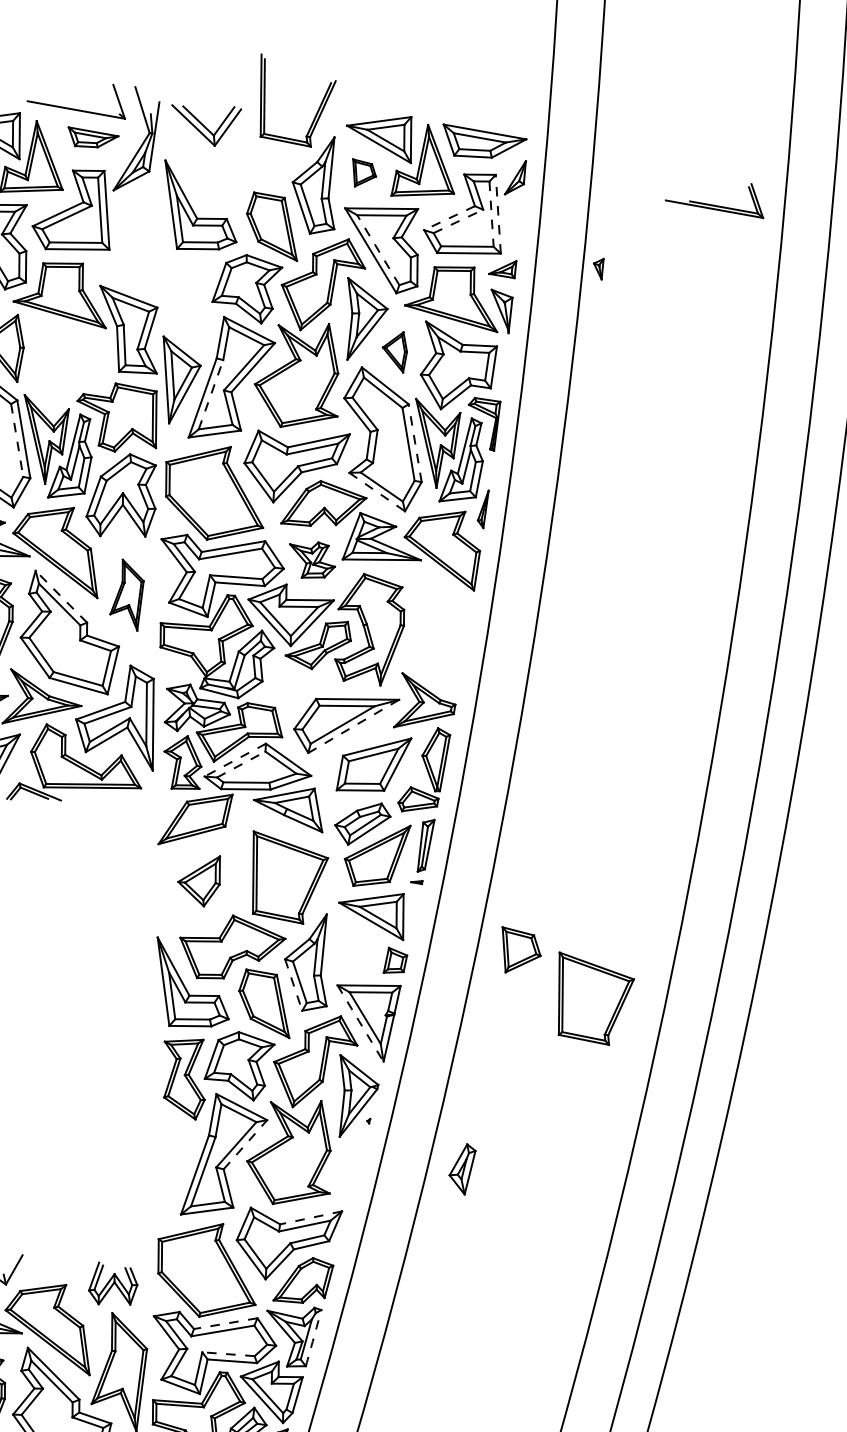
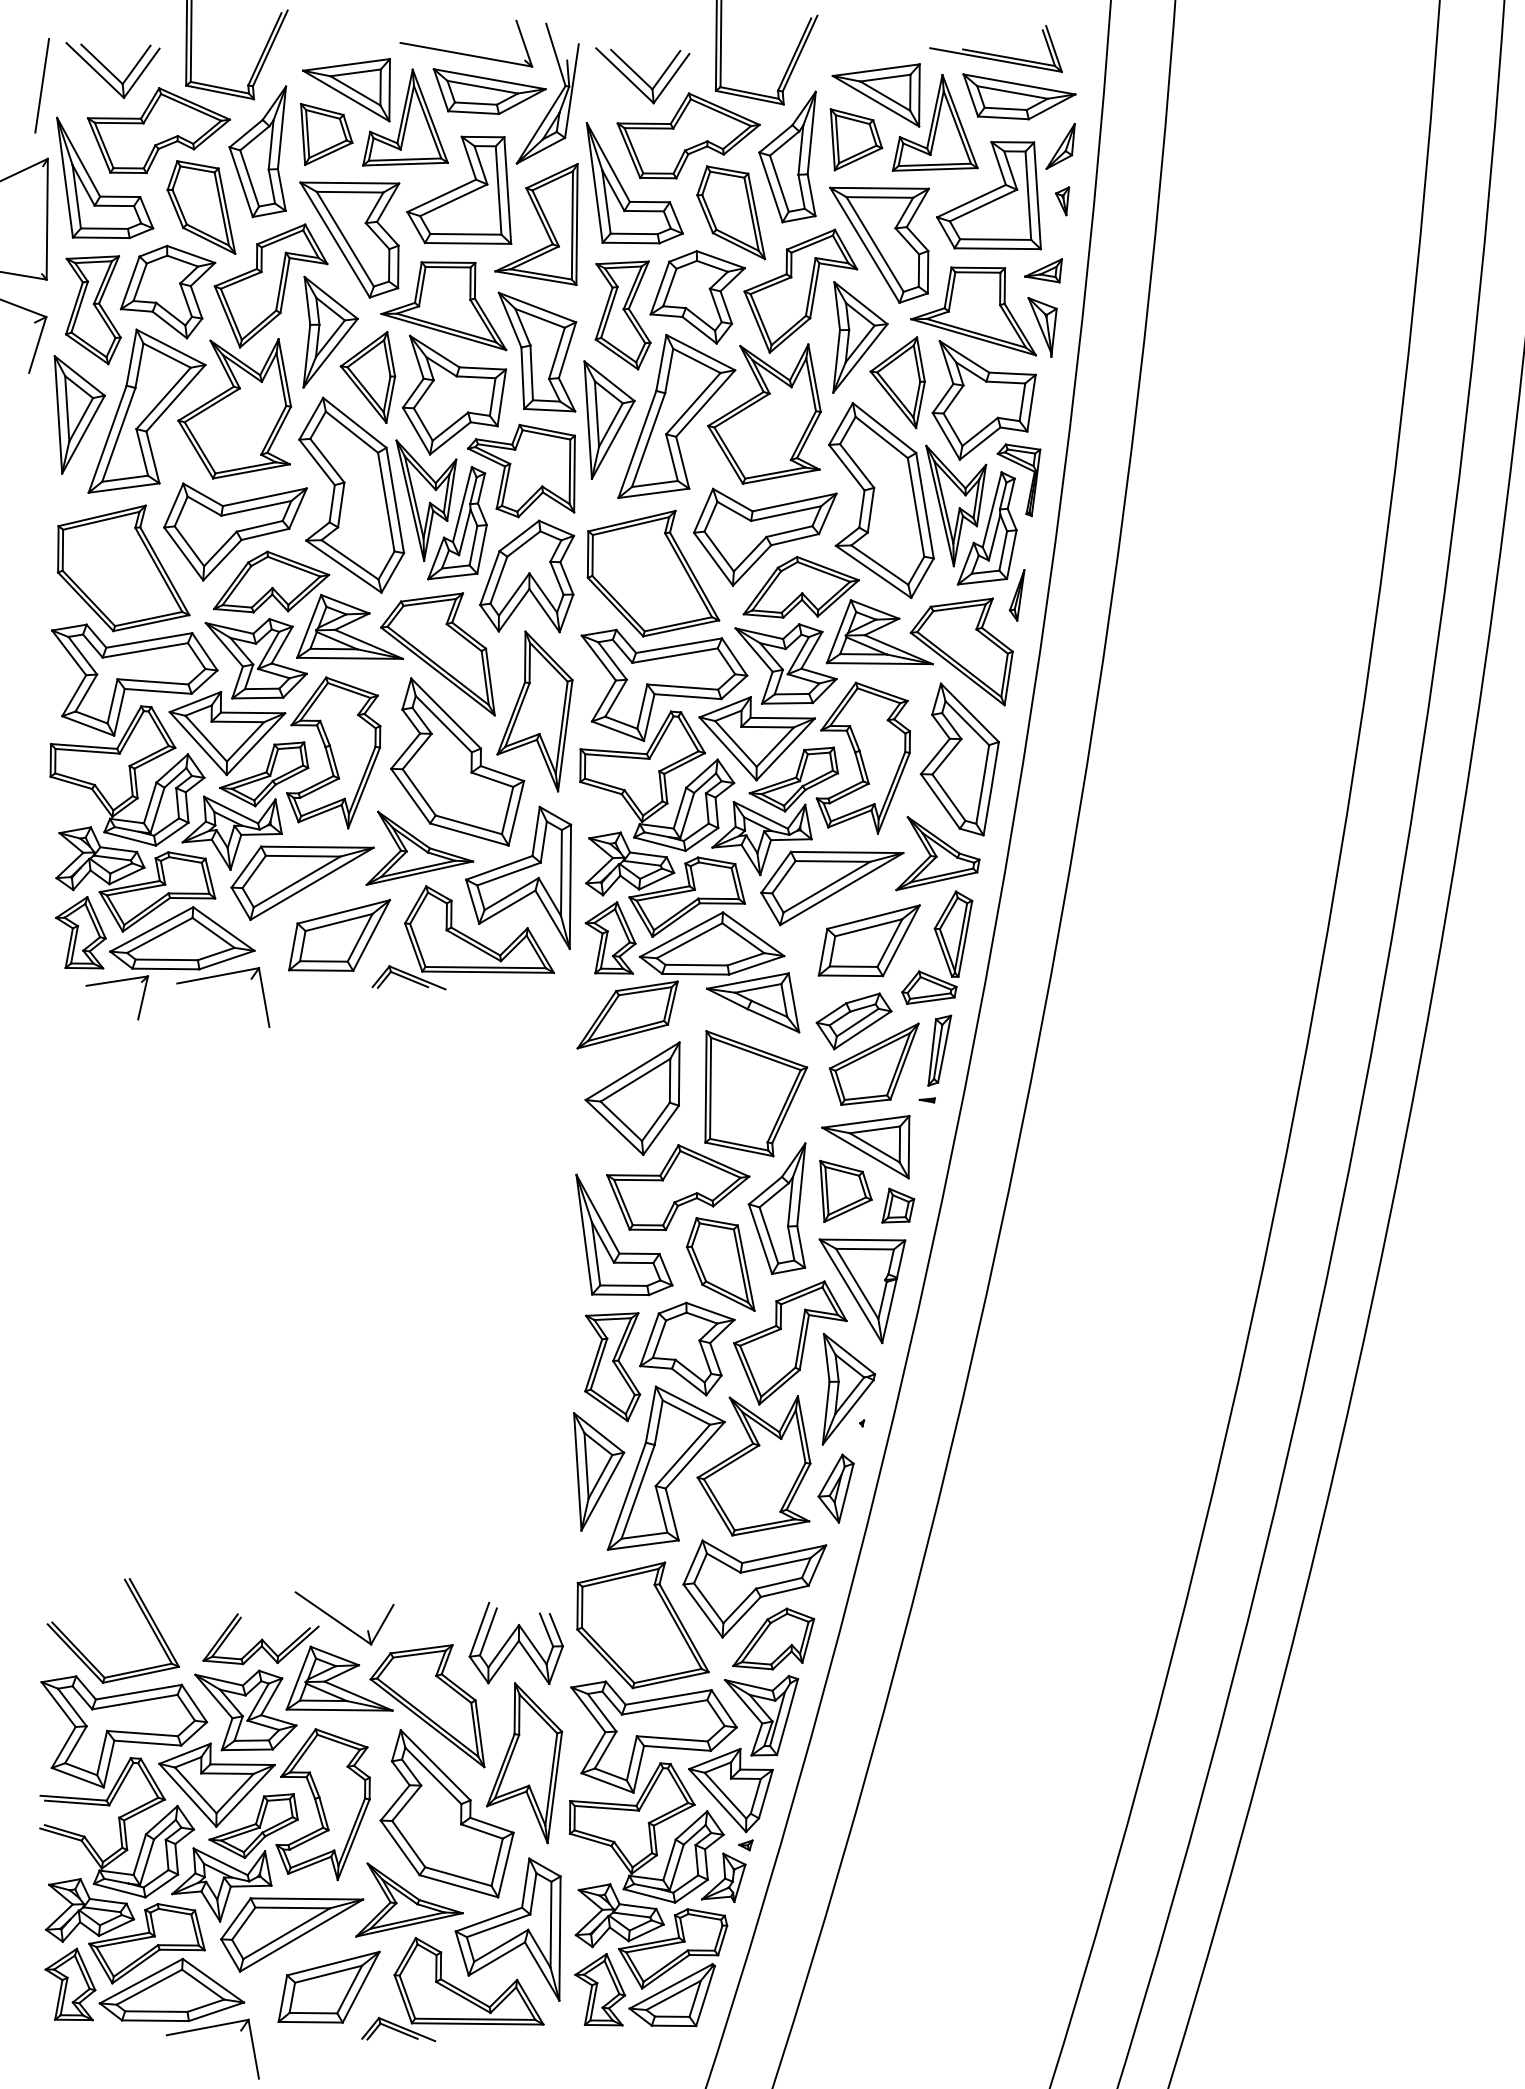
part: (93, 137) -> (489, 91), size x1.67
part: (240, 169) -> (688, 135), added
part: (364, 172) -> (856, 139), size x1.67
part: (714, 200) -> (995, 48), moved
line: (491, 214) -> (1028, 196), dashed -> solid
line: (498, 214) -> (1037, 195), dashed -> solid
line: (449, 218) -> (971, 201), dashed -> solid
line: (458, 221) -> (983, 205), dashed -> solid
part: (128, 235) -> (536, 224), added
line: (377, 250) -> (874, 244), dashed -> solid
part: (598, 269) -> (1062, 201), moved
part: (191, 302) -> (622, 315), added
part: (394, 352) -> (897, 382), size x1.67
part: (67, 361) -> (454, 394), added
line: (210, 395) -> (648, 440), dashed -> solid
line: (17, 440) -> (386, 502), dashed -> solid
line: (414, 443) -> (924, 505), dashed -> solid
line: (377, 491) -> (873, 571), dashed -> solid
part: (312, 559) -> (785, 663), size x1.67
part: (126, 595) -> (534, 711), size x1.67
line: (60, 596) -> (445, 713), dashed -> solid
part: (440, 630) -> (959, 759), added
part: (294, 689) -> (761, 838), added
line: (354, 725) -> (842, 888), dashed -> solid
line: (235, 759) -> (681, 934), dashed -> solid
line: (241, 764) -> (690, 940), dashed -> solid
part: (199, 881) -> (632, 1098), size x1.67
part: (521, 949) -> (845, 1191), moved
line: (293, 985) -> (760, 1239), dashed -> solid
part: (596, 998) -> (1170, 1257), removed
line: (360, 1023) -> (851, 1291), dashed -> solid
line: (245, 1144) -> (695, 1454), dashed -> solid
part: (174, 1156) -> (599, 1471), added
part: (462, 1169) -> (835, 1488), moved
line: (311, 1218) -> (784, 1554), dashed -> solid
part: (112, 1283) -> (515, 1642), size x1.43
line: (225, 1323) -> (668, 1697), dashed -> solid
arc: (313, 1338) -> (787, 1717), dashed -> solid
line: (228, 1353) -> (672, 1738), dashed -> solid

